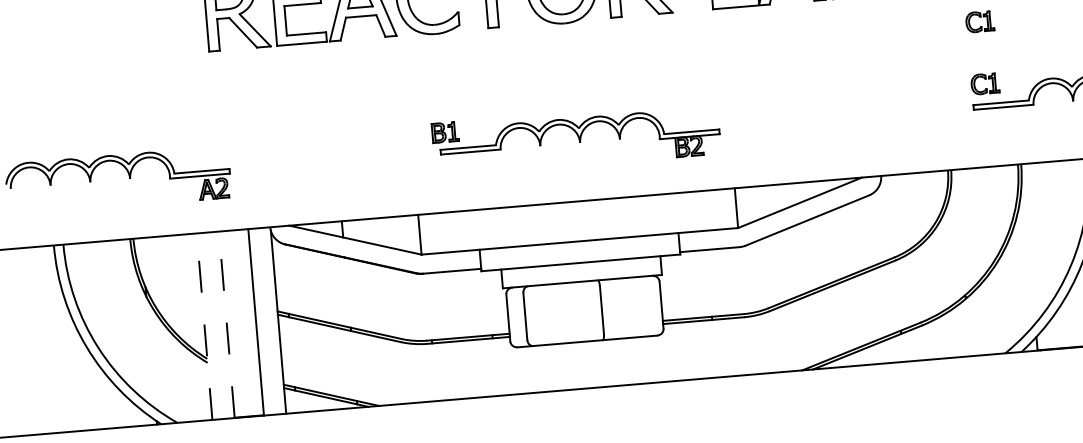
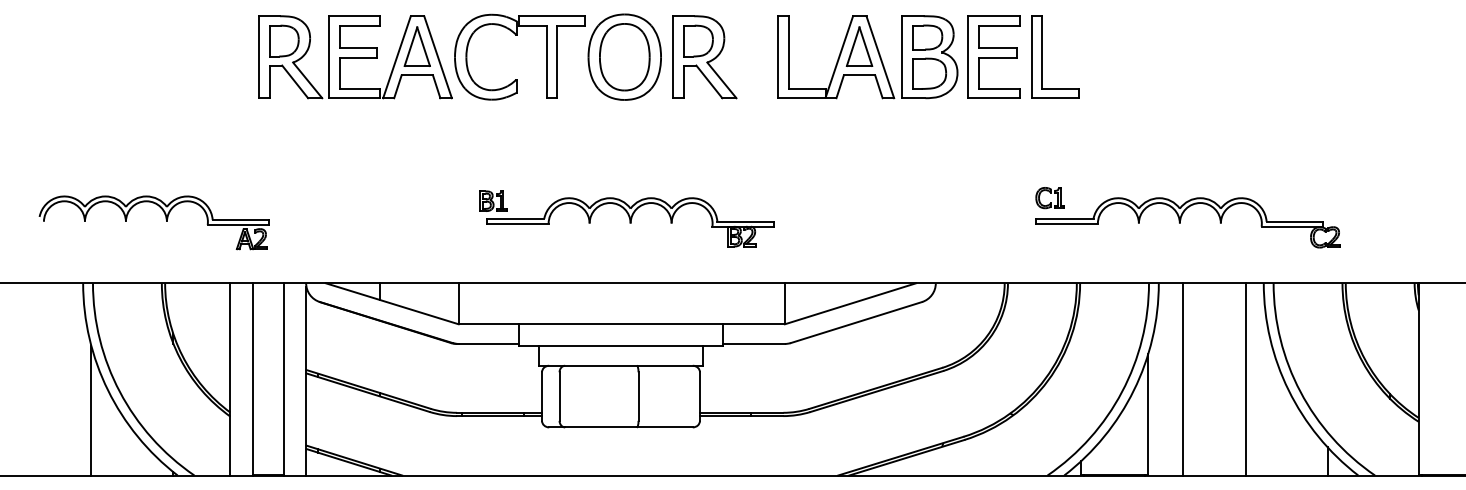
part: (979, 22) -> (1049, 134), removed
line: (226, 323) -> (253, 378), dashed -> solid
line: (204, 325) -> (230, 378), dashed -> solid
line: (72, 368) -> (91, 410), added

